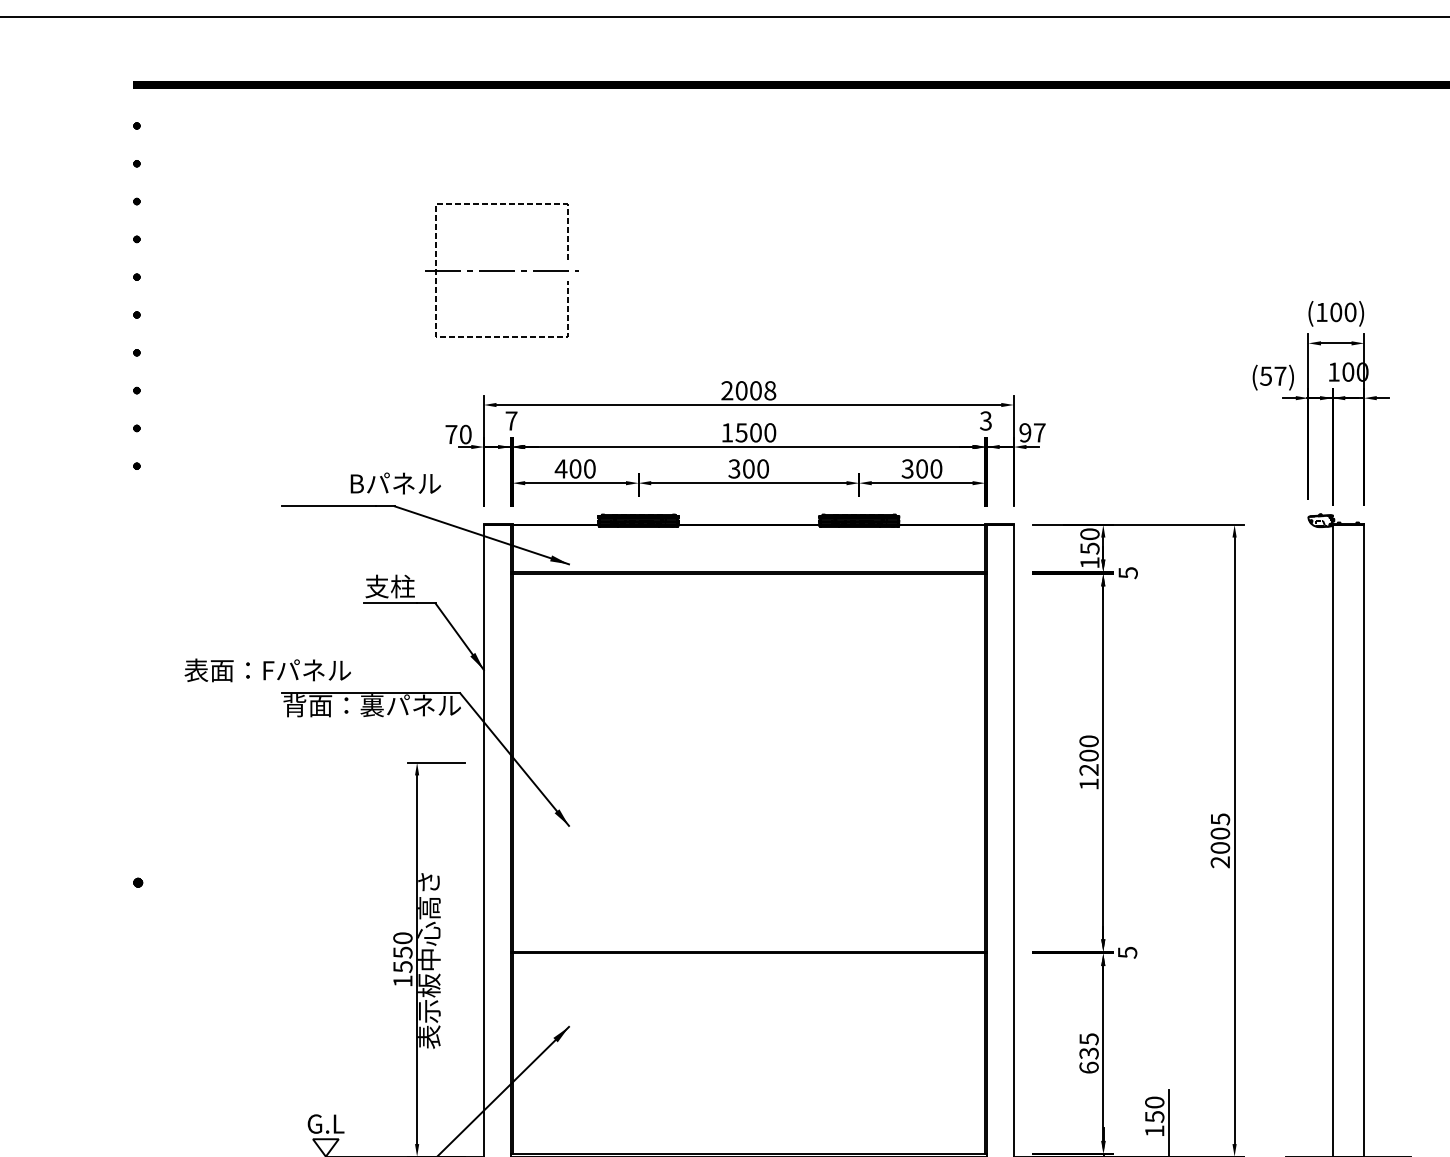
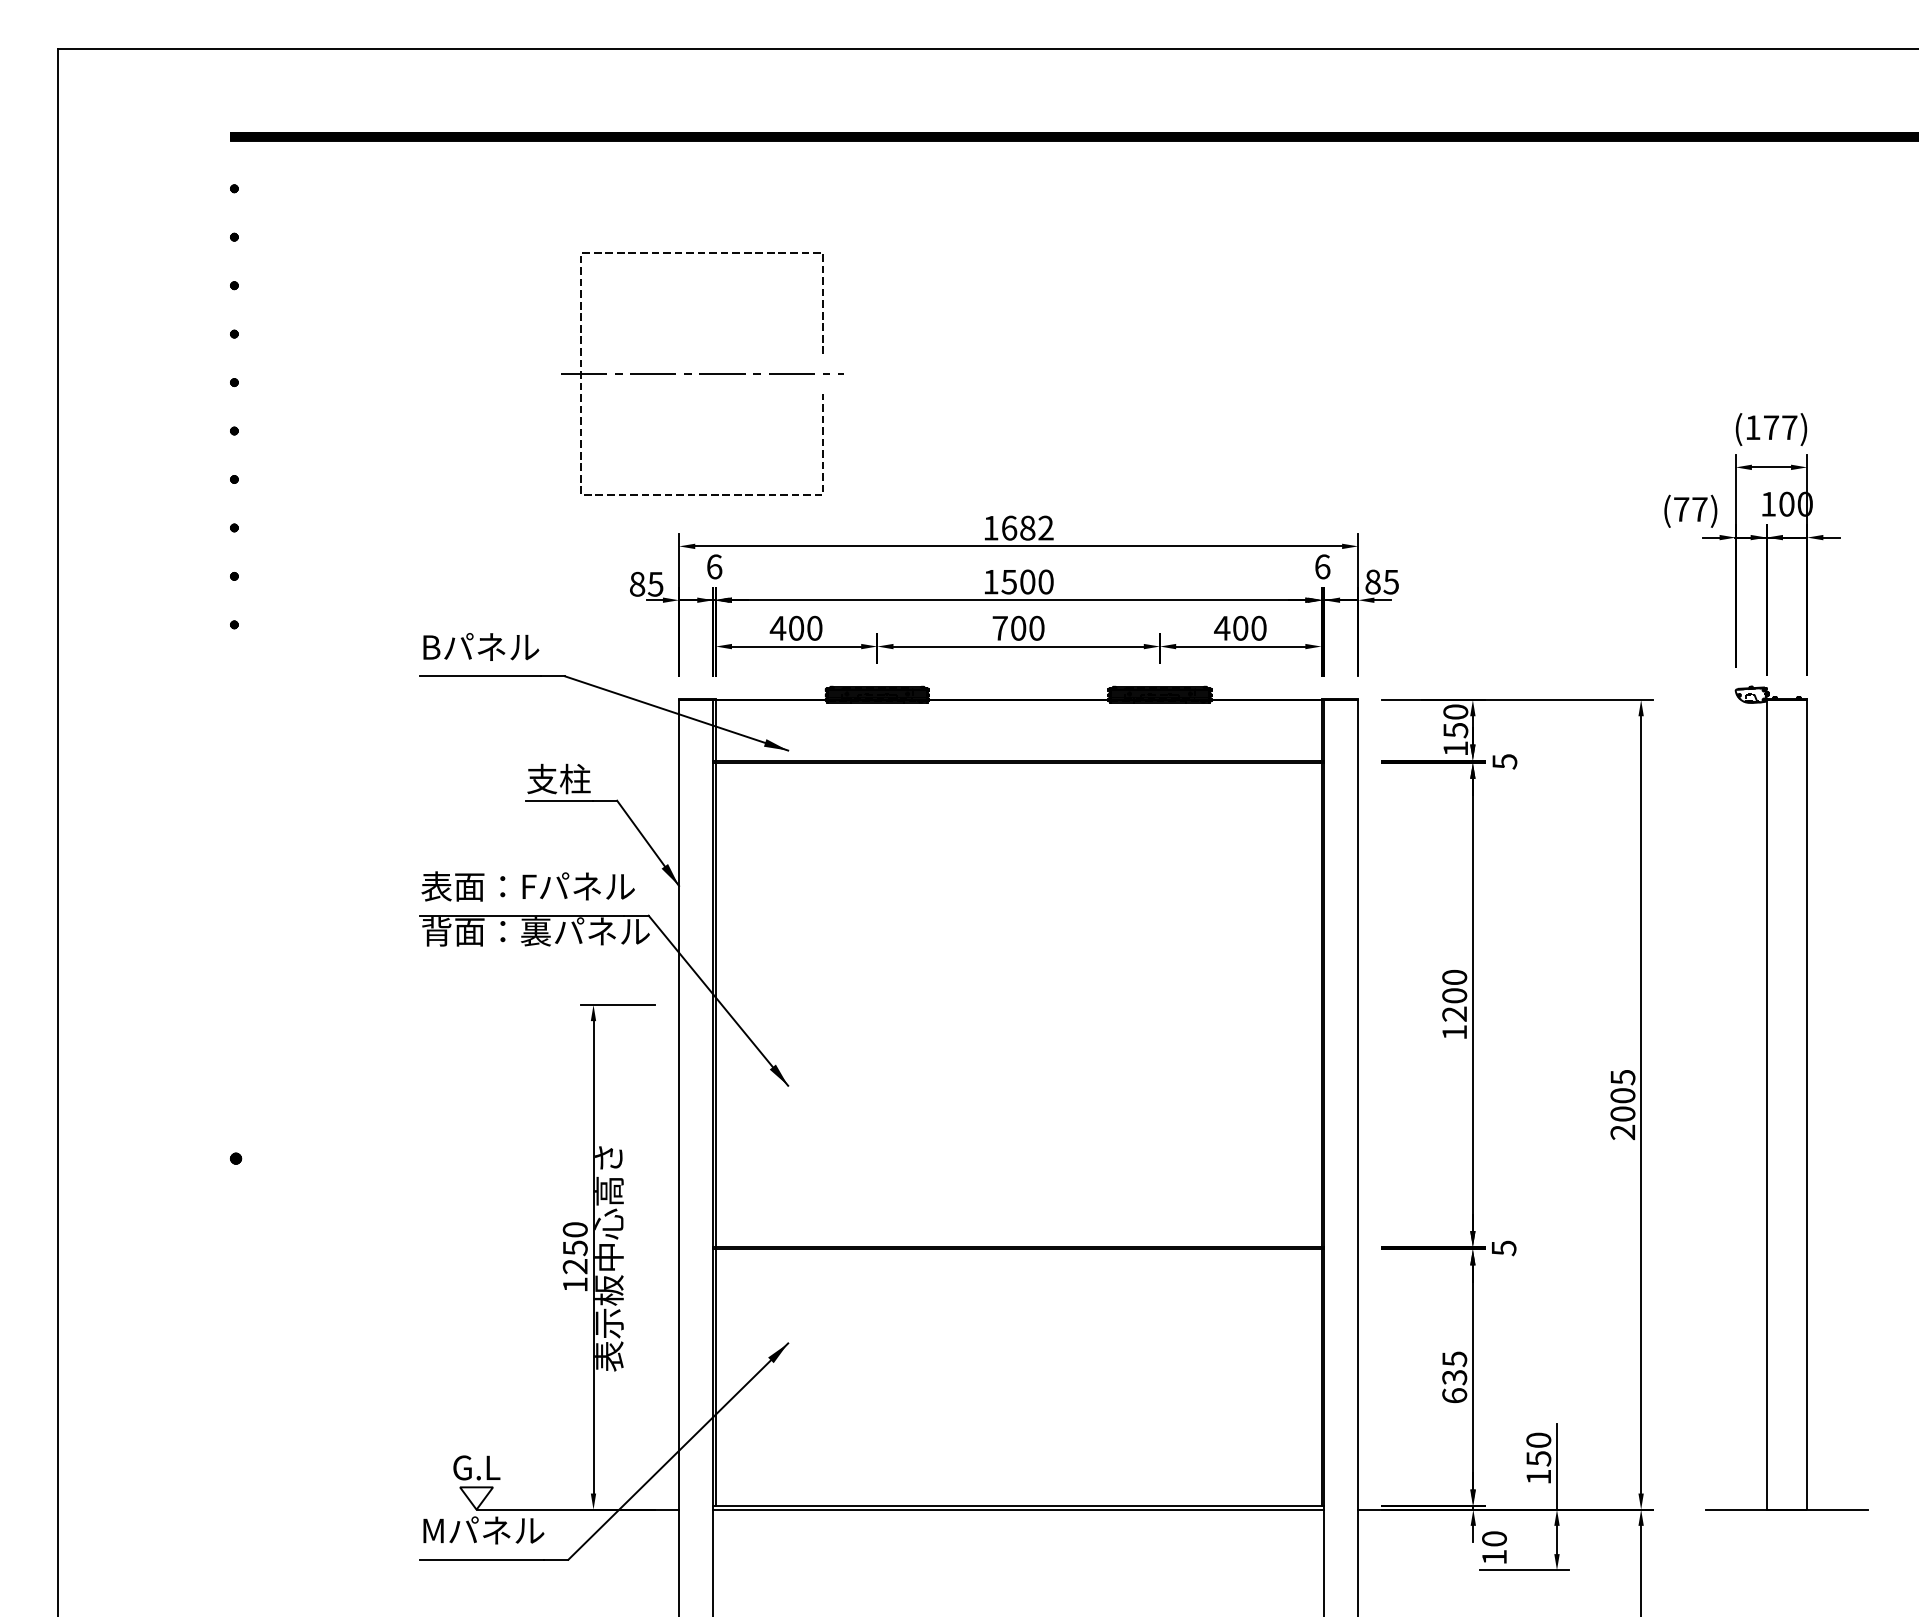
part: (502, 270) -> (702, 373), size x1.43
text: (1343, 312) -> (1780, 427), (100) -> (177)
text: (1266, 376) -> (1681, 509), (57) -> (77)
text: (748, 390) -> (1018, 527), 2008 -> 1682
text: (511, 420) -> (714, 566), 7 -> 6
text: (985, 420) -> (1322, 566), 3 -> 6
text: (1032, 432) -> (1382, 581), 97 -> 85
text: (458, 433) -> (646, 583), 70 -> 85
text: (733, 468) -> (999, 627), 300 -> 700
text: (907, 468) -> (1222, 627), 300 -> 400
text: (396, 483) -> (481, 646), moved
text: (267, 670) -> (527, 886), moved
text: (402, 966) -> (574, 1266), 1550 -> 1250

